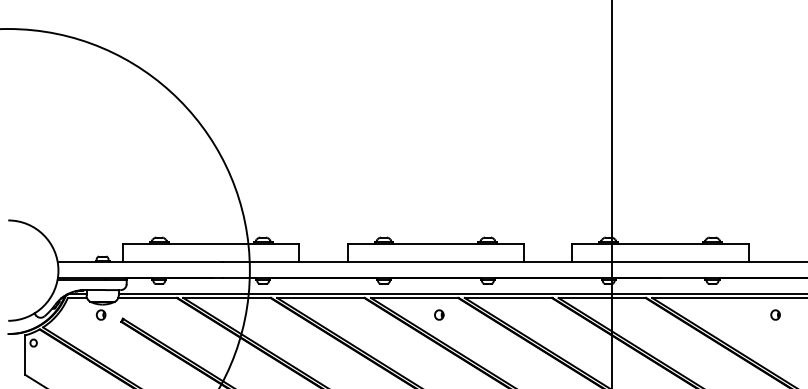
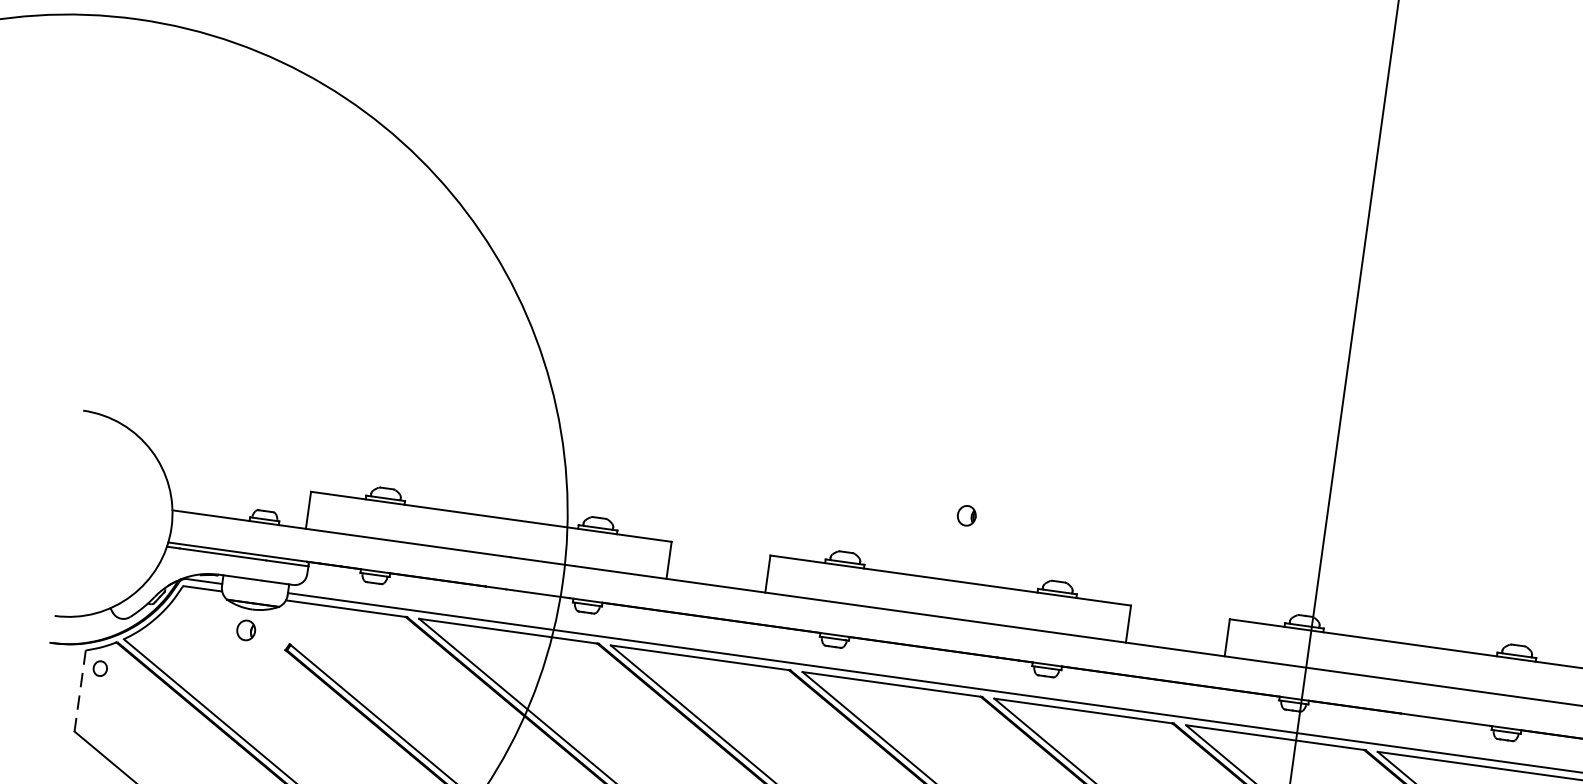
part: (439, 314) -> (967, 514), moved
line: (25, 355) -> (80, 691), solid -> dashed

